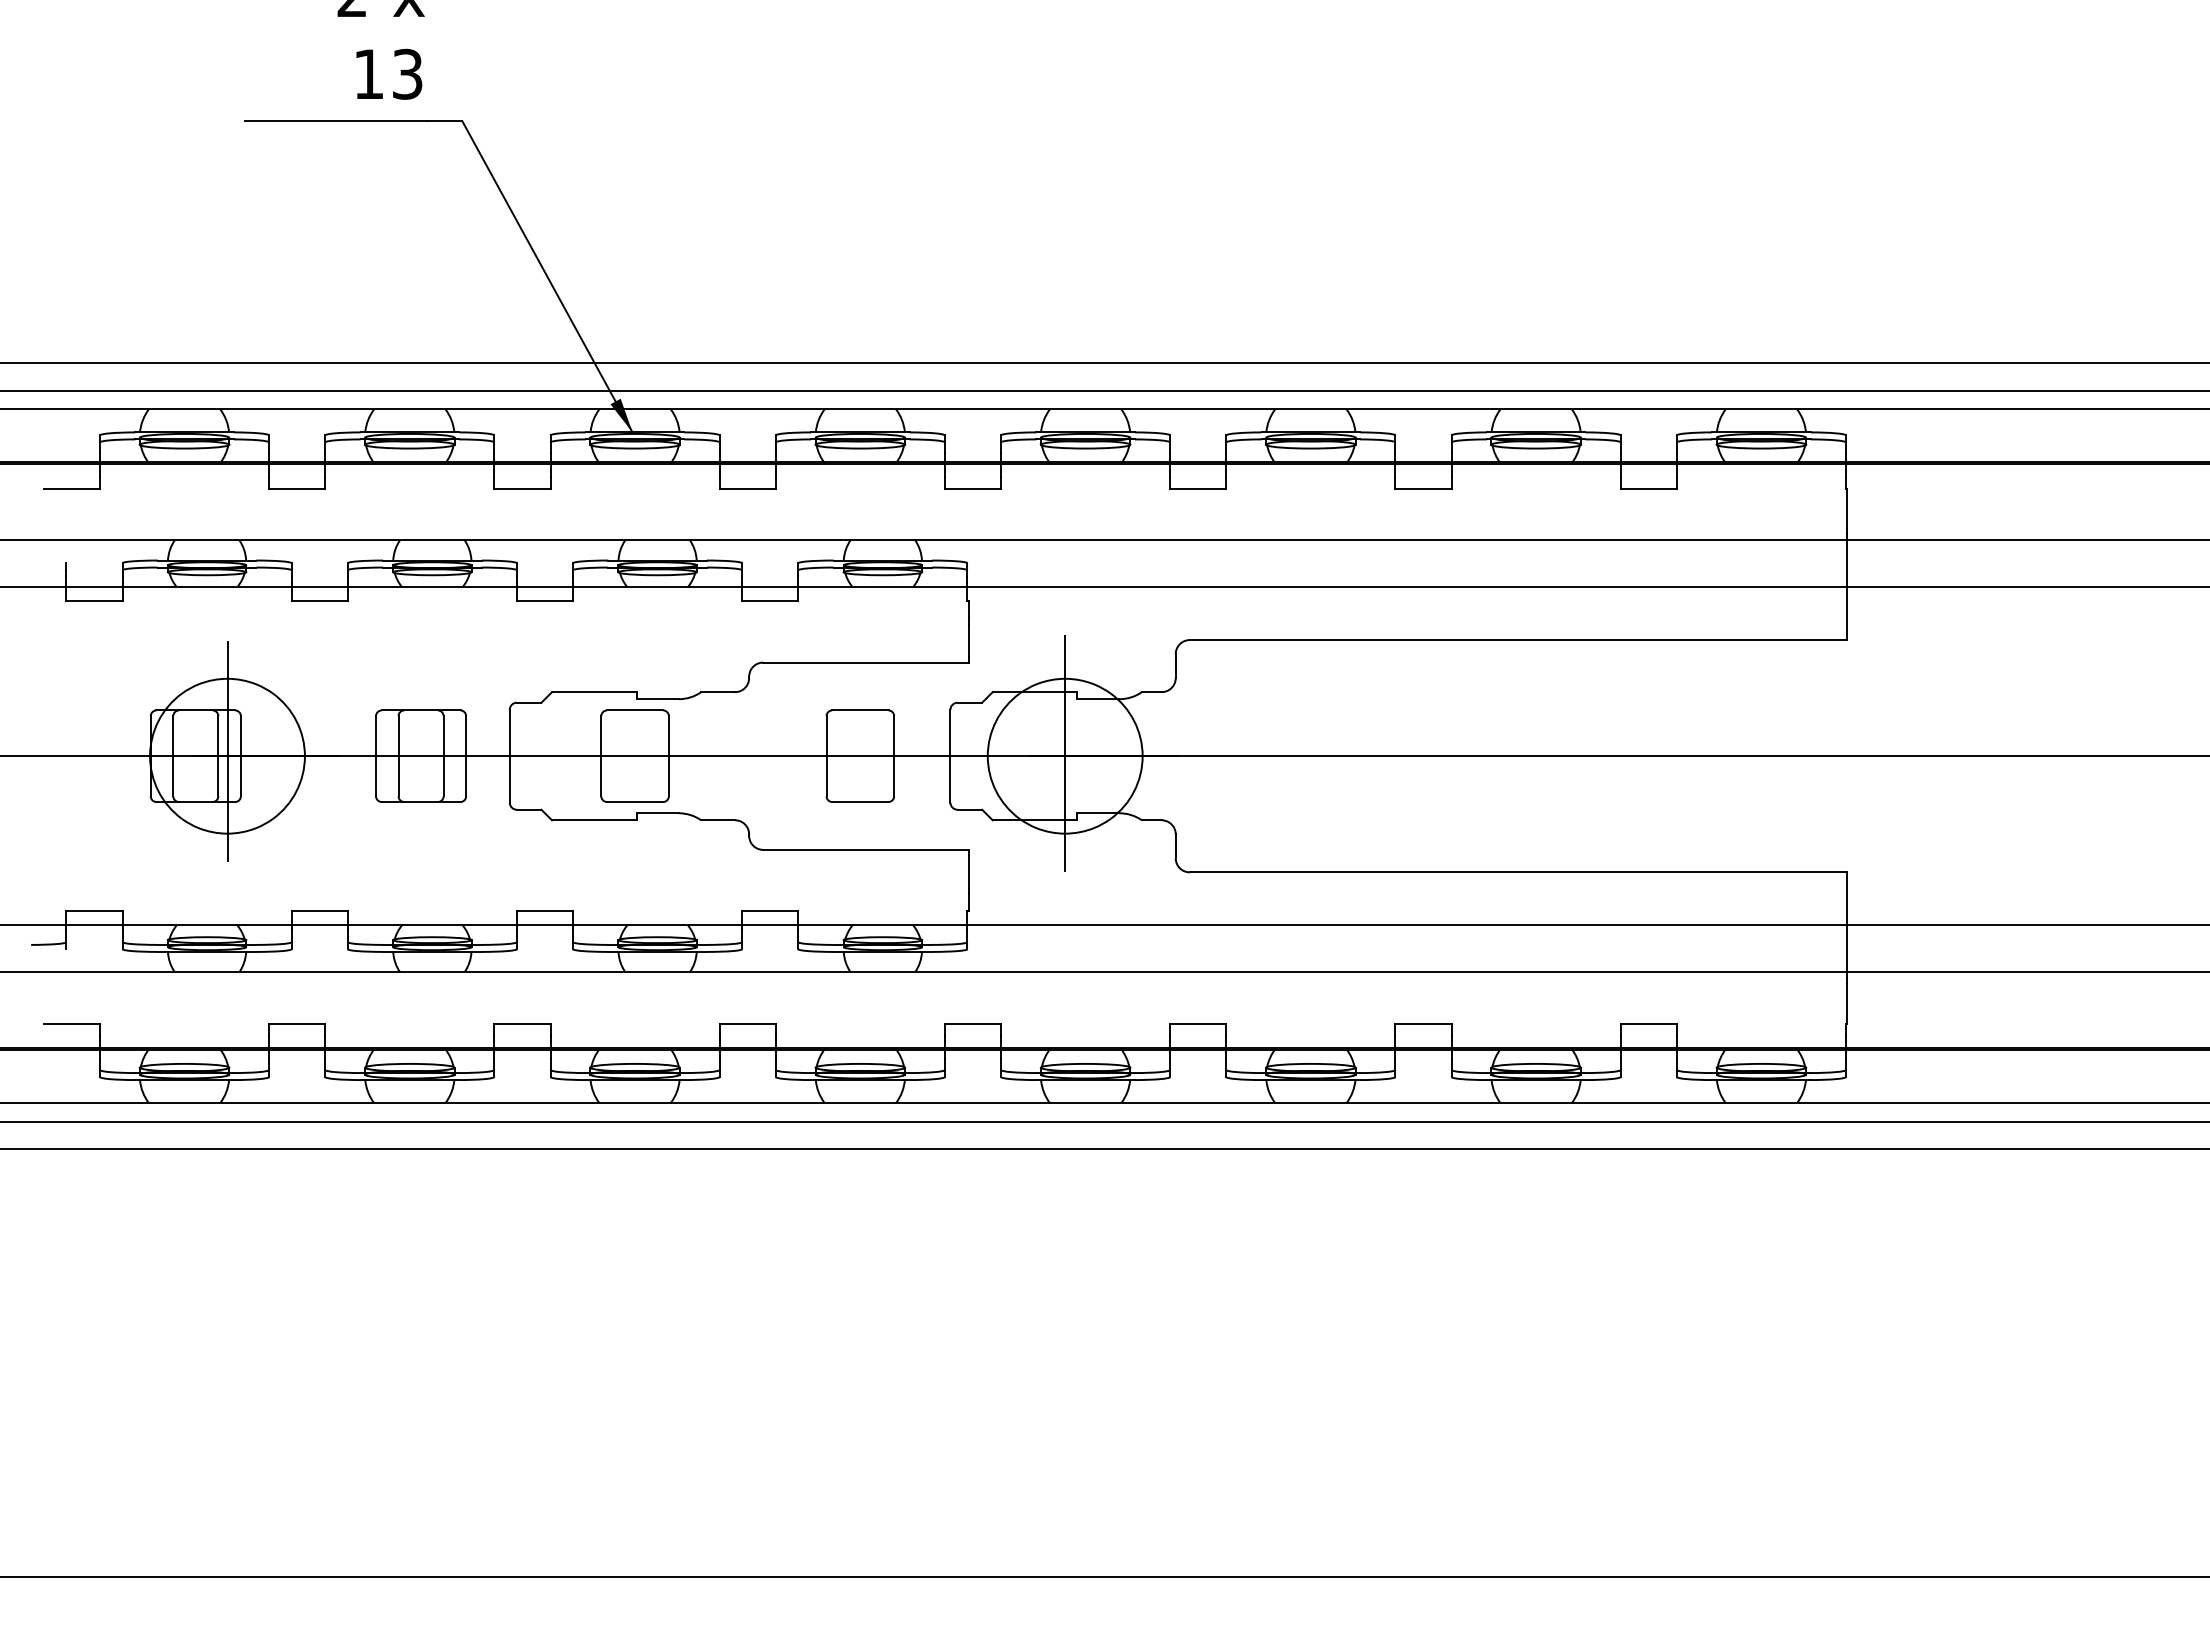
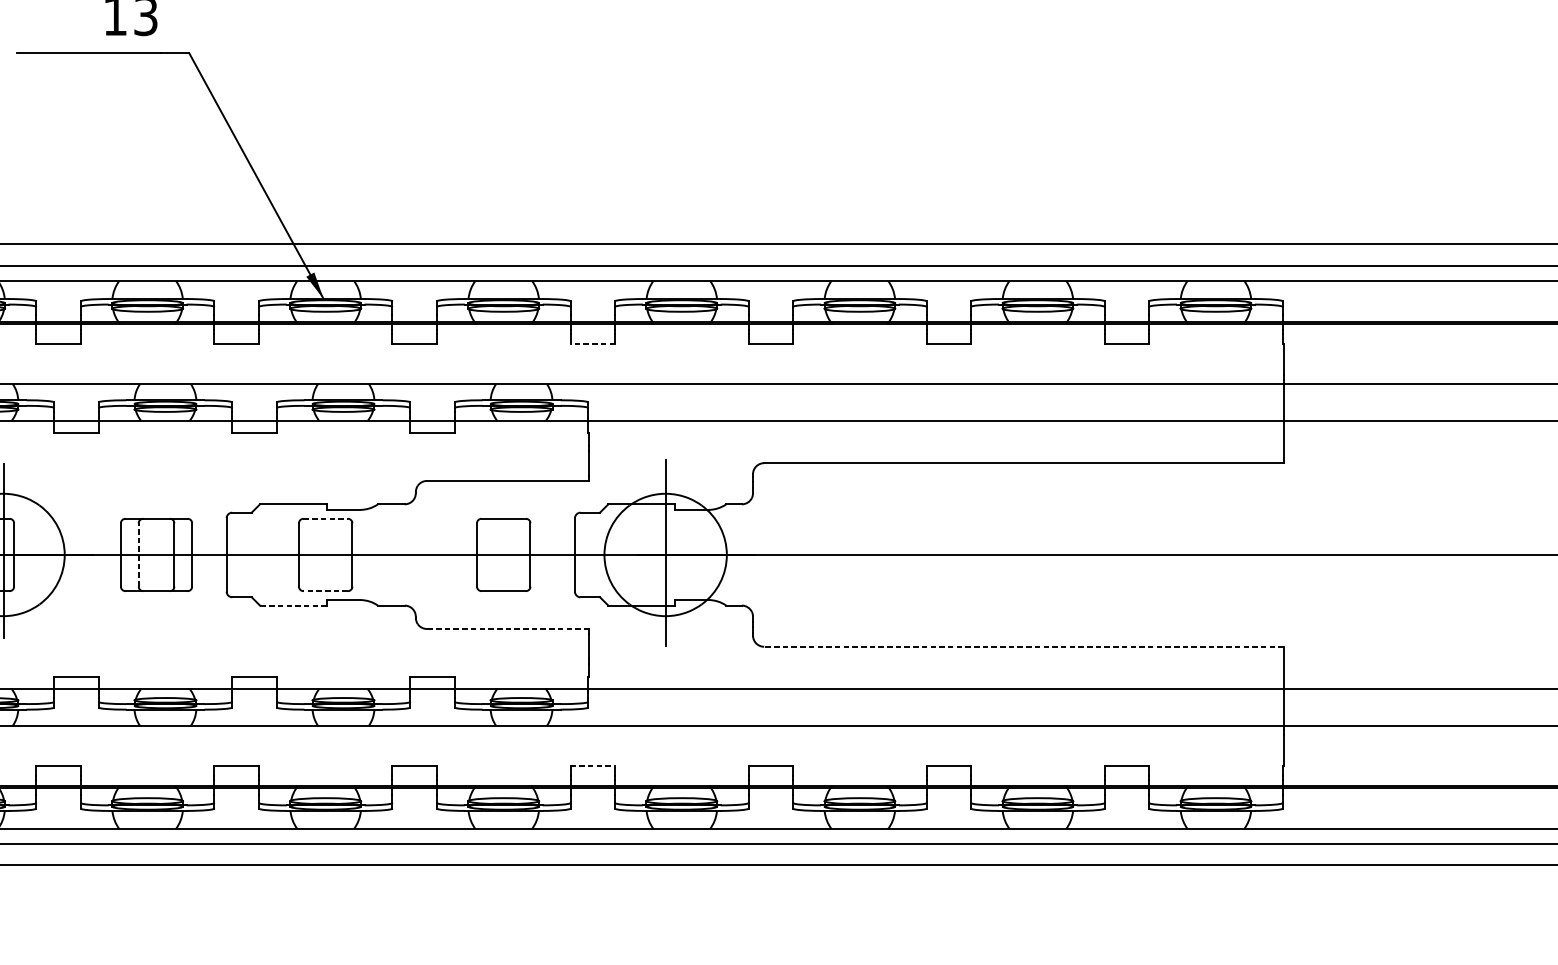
line: (972, 488) -> (592, 343), solid -> dashed
line: (635, 710) -> (326, 518), solid -> dashed
line: (398, 755) -> (138, 554), solid -> dashed
line: (634, 801) -> (325, 590), solid -> dashed
line: (593, 820) -> (292, 605), solid -> dashed
line: (865, 849) -> (507, 628), solid -> dashed
line: (1518, 872) -> (1023, 646), solid -> dashed
line: (973, 1023) -> (593, 766), solid -> dashed

